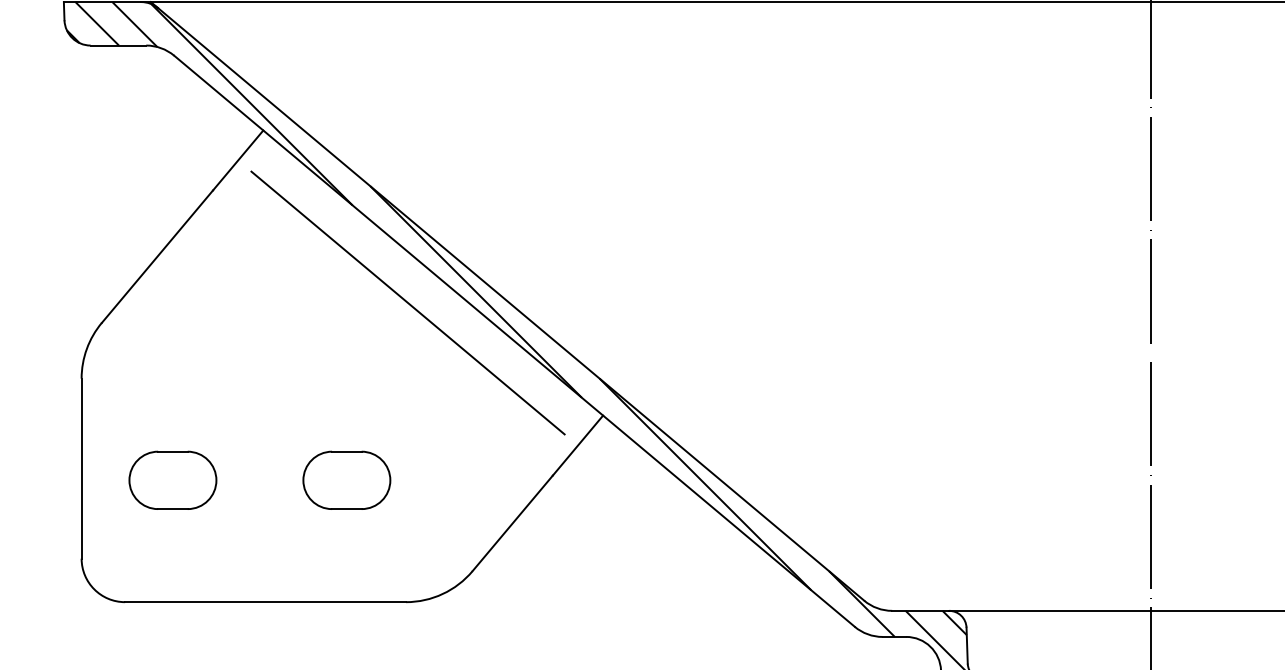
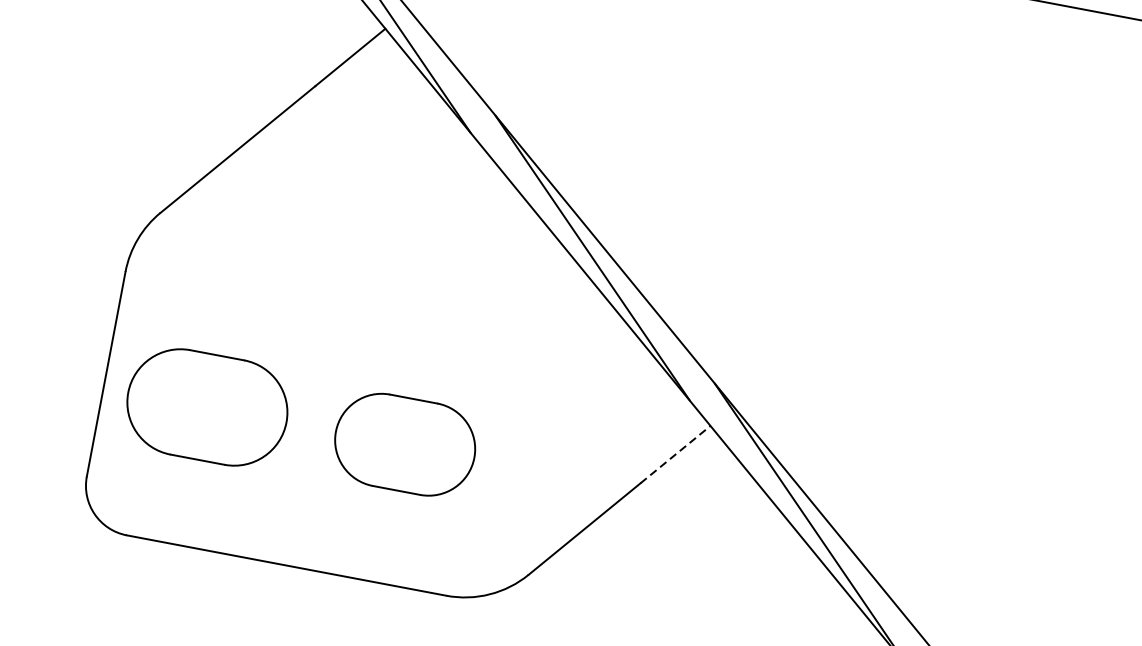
line: (407, 302) -> (512, 255), removed
line: (578, 445) -> (676, 454), solid -> dashed
part: (172, 479) -> (207, 406), size x1.6
part: (346, 479) -> (405, 443), size x1.4

